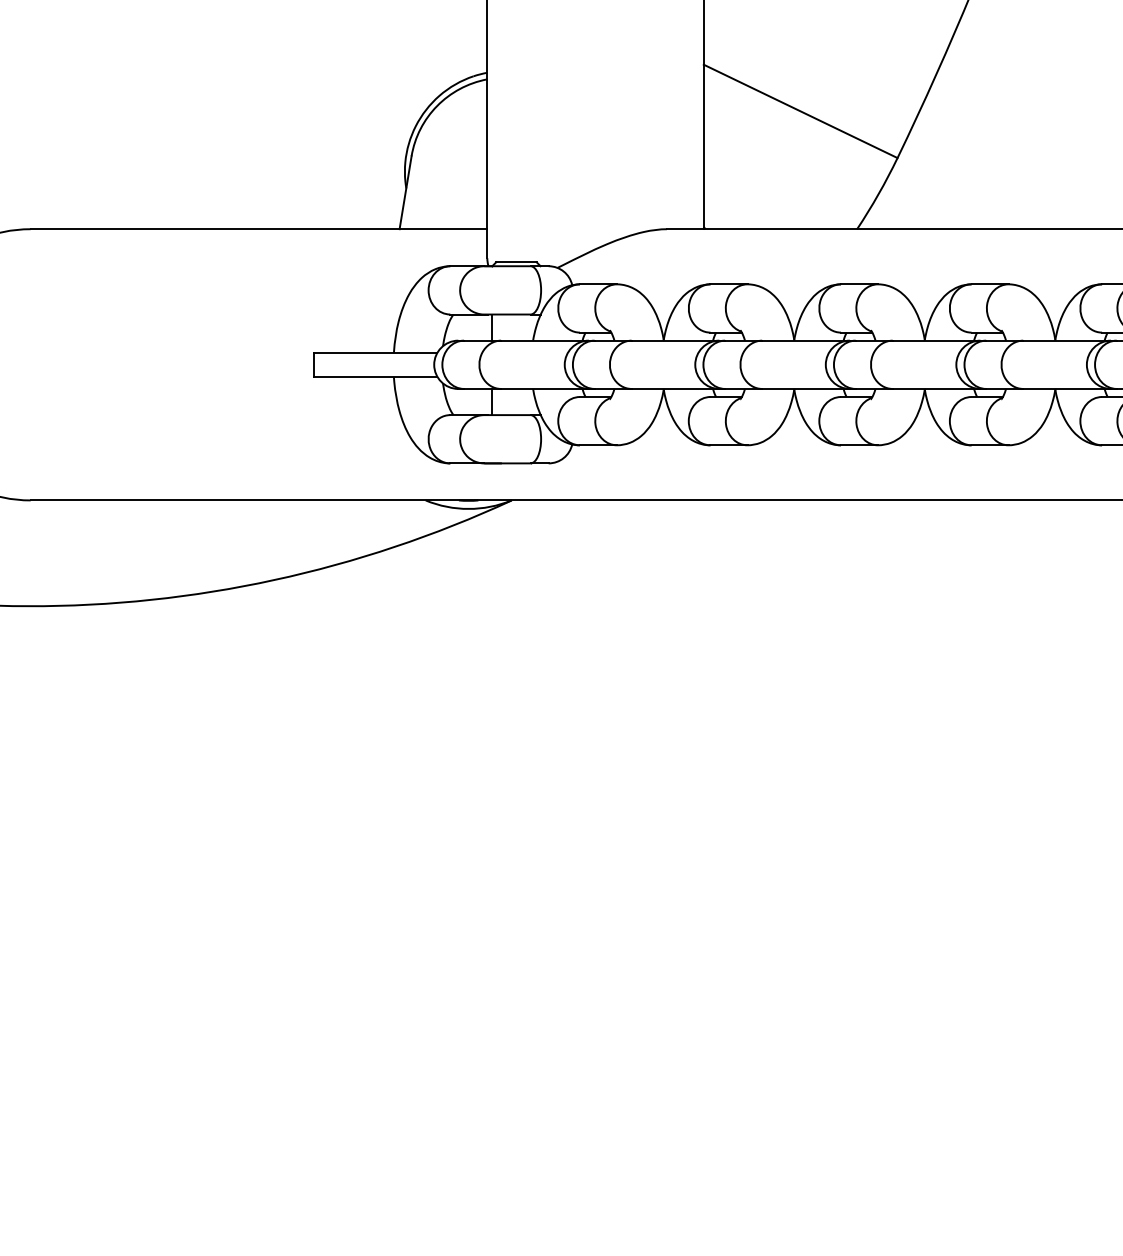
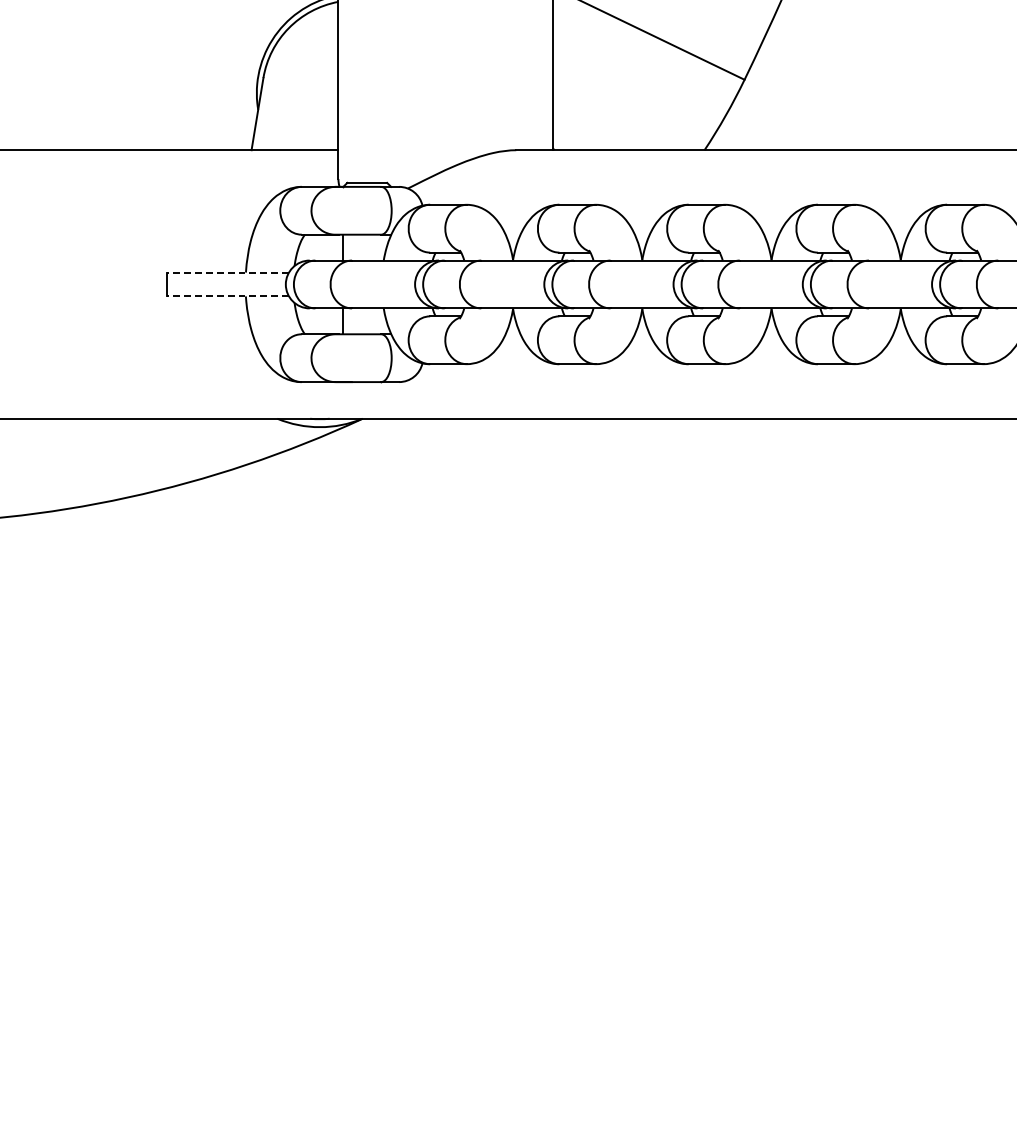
line: (375, 352) -> (227, 272), solid -> dashed
line: (375, 376) -> (227, 296), solid -> dashed

